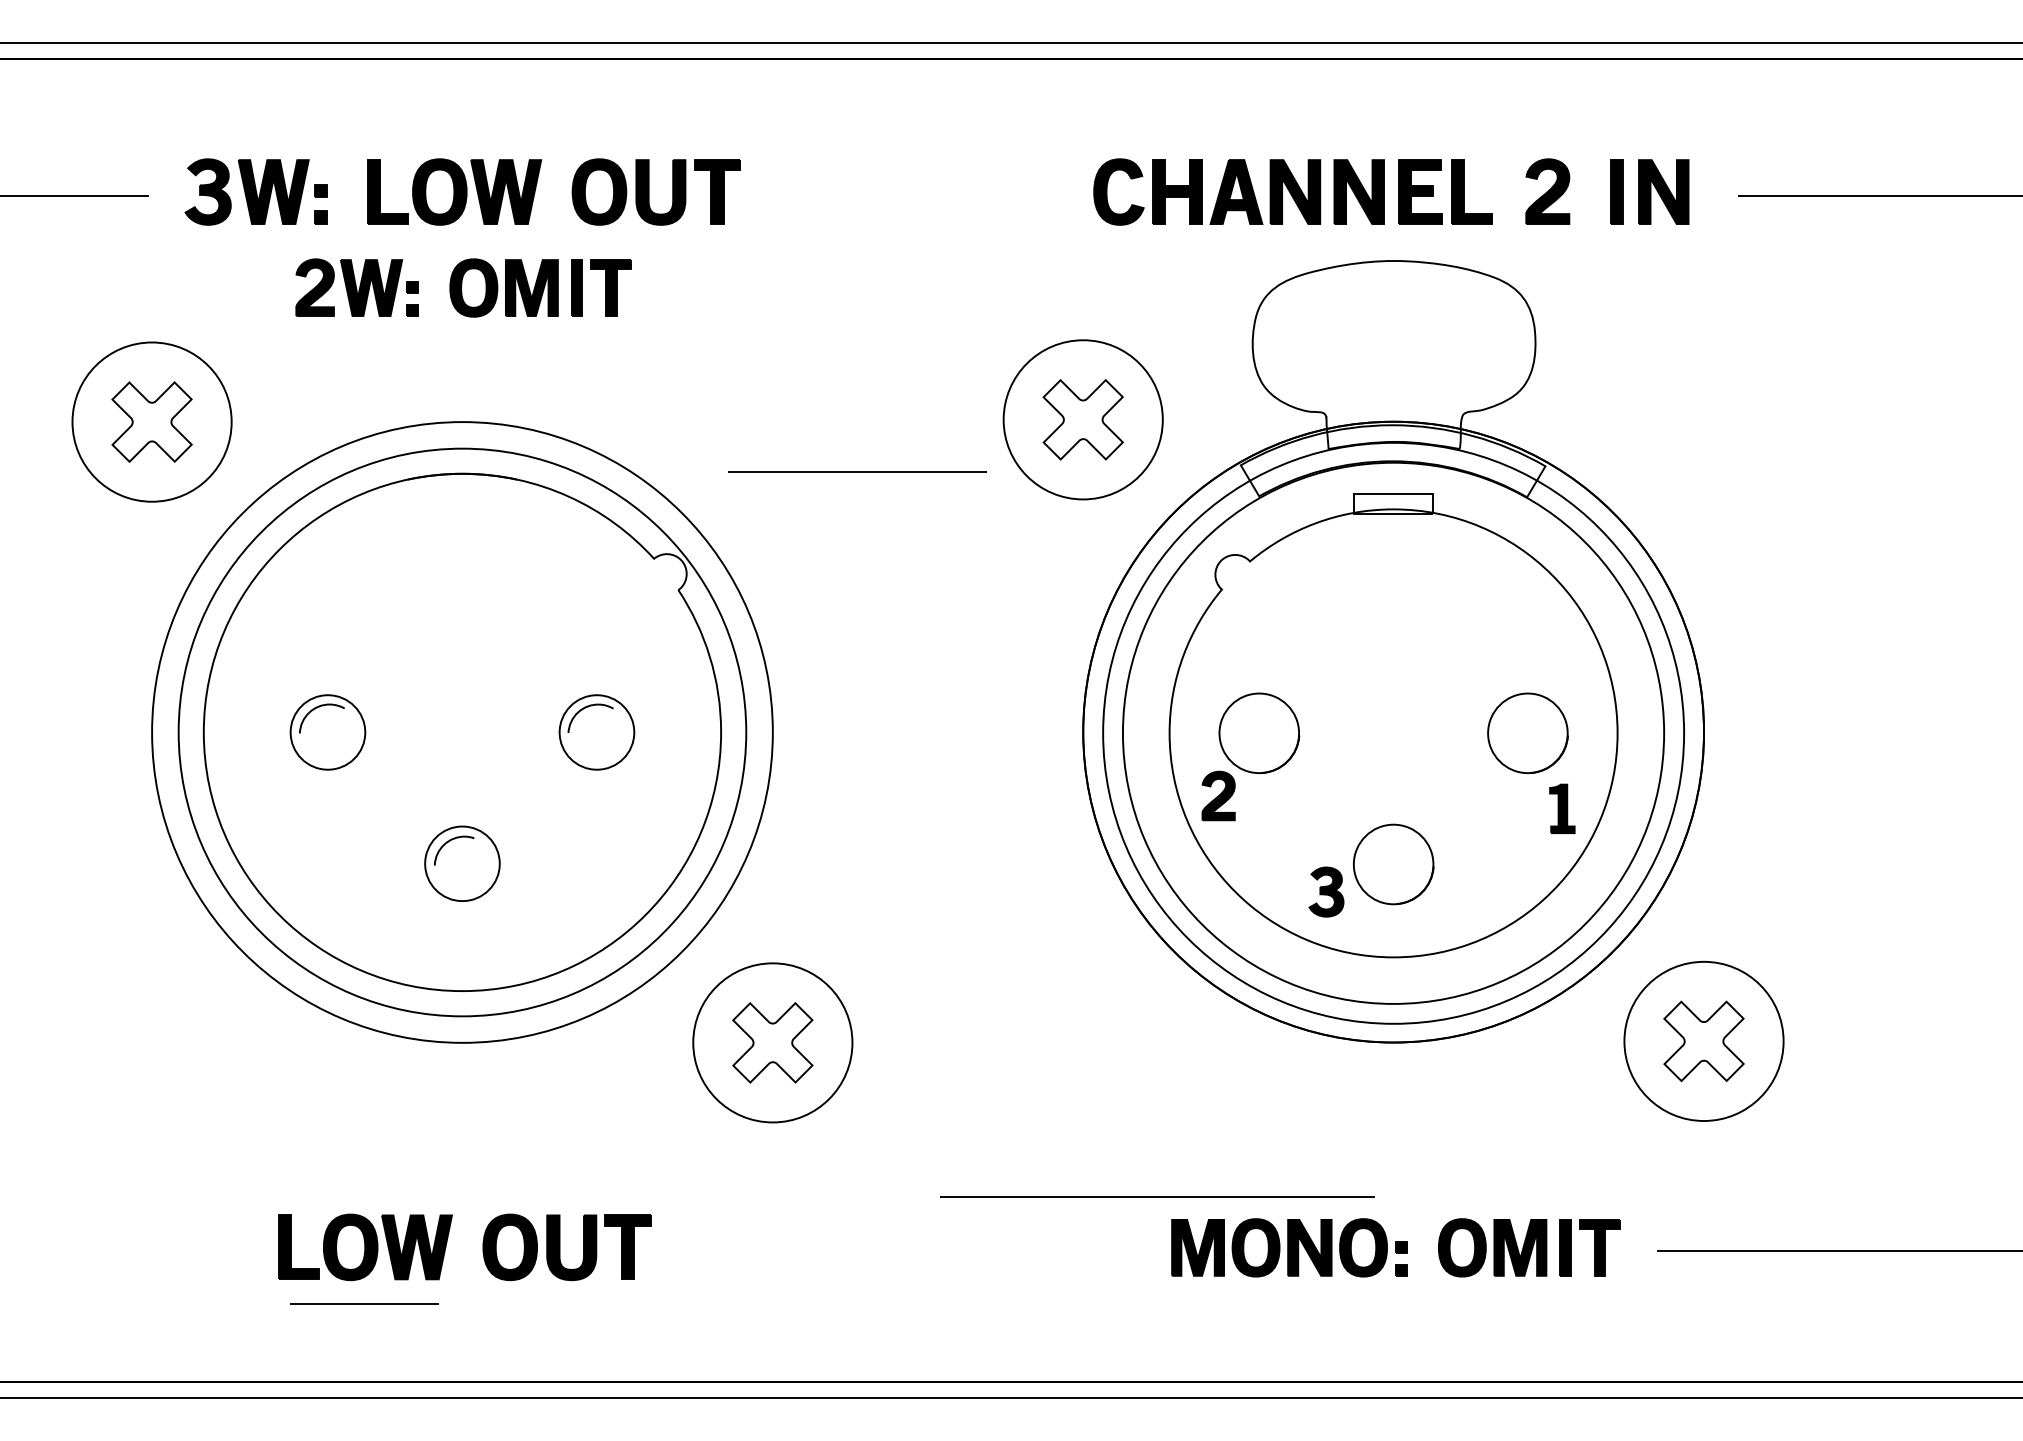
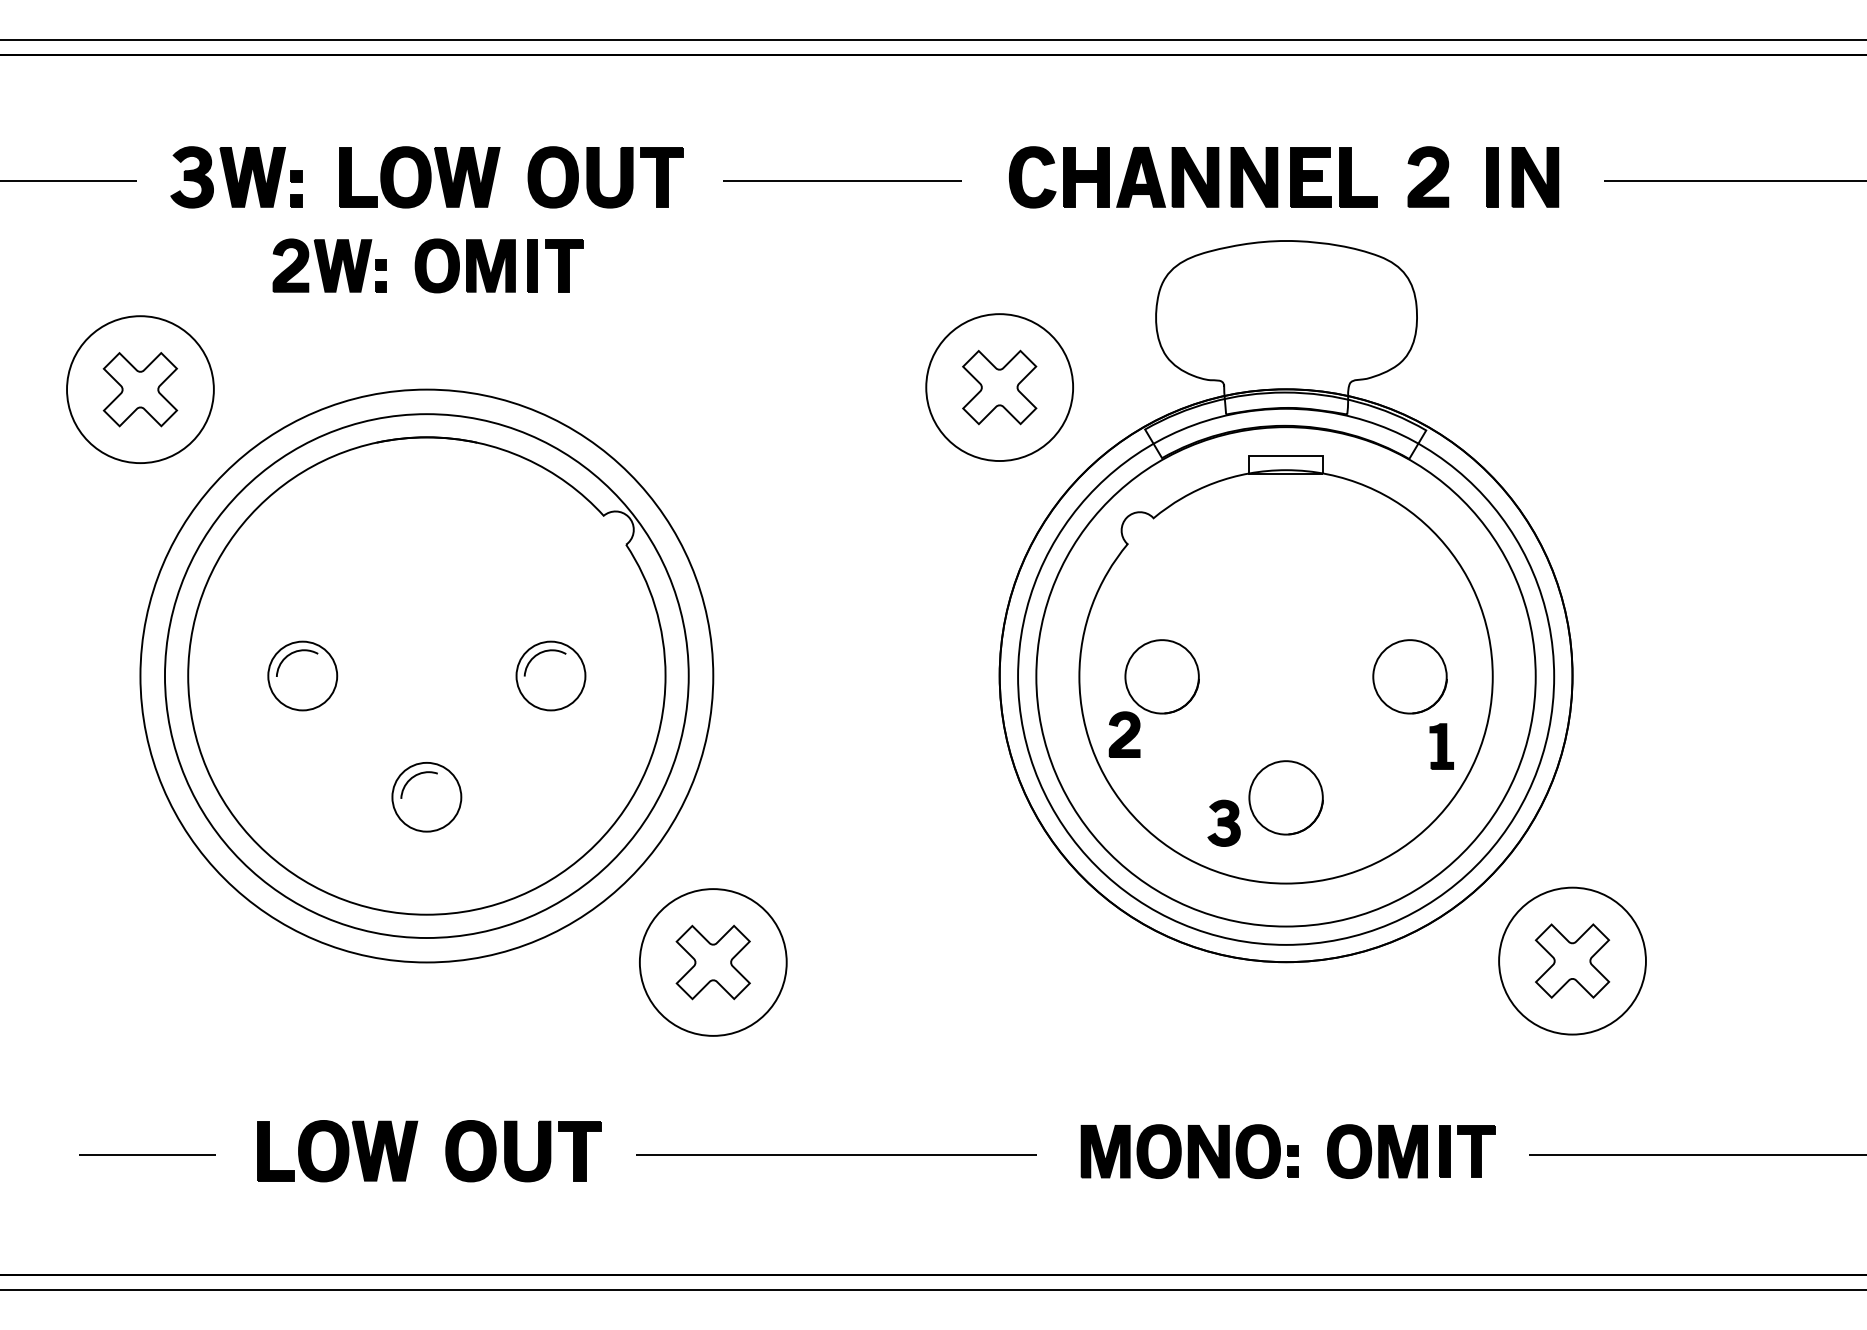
line: (857, 471) -> (842, 180), moved
line: (1157, 1196) -> (836, 1154), moved
line: (364, 1304) -> (147, 1154), moved

